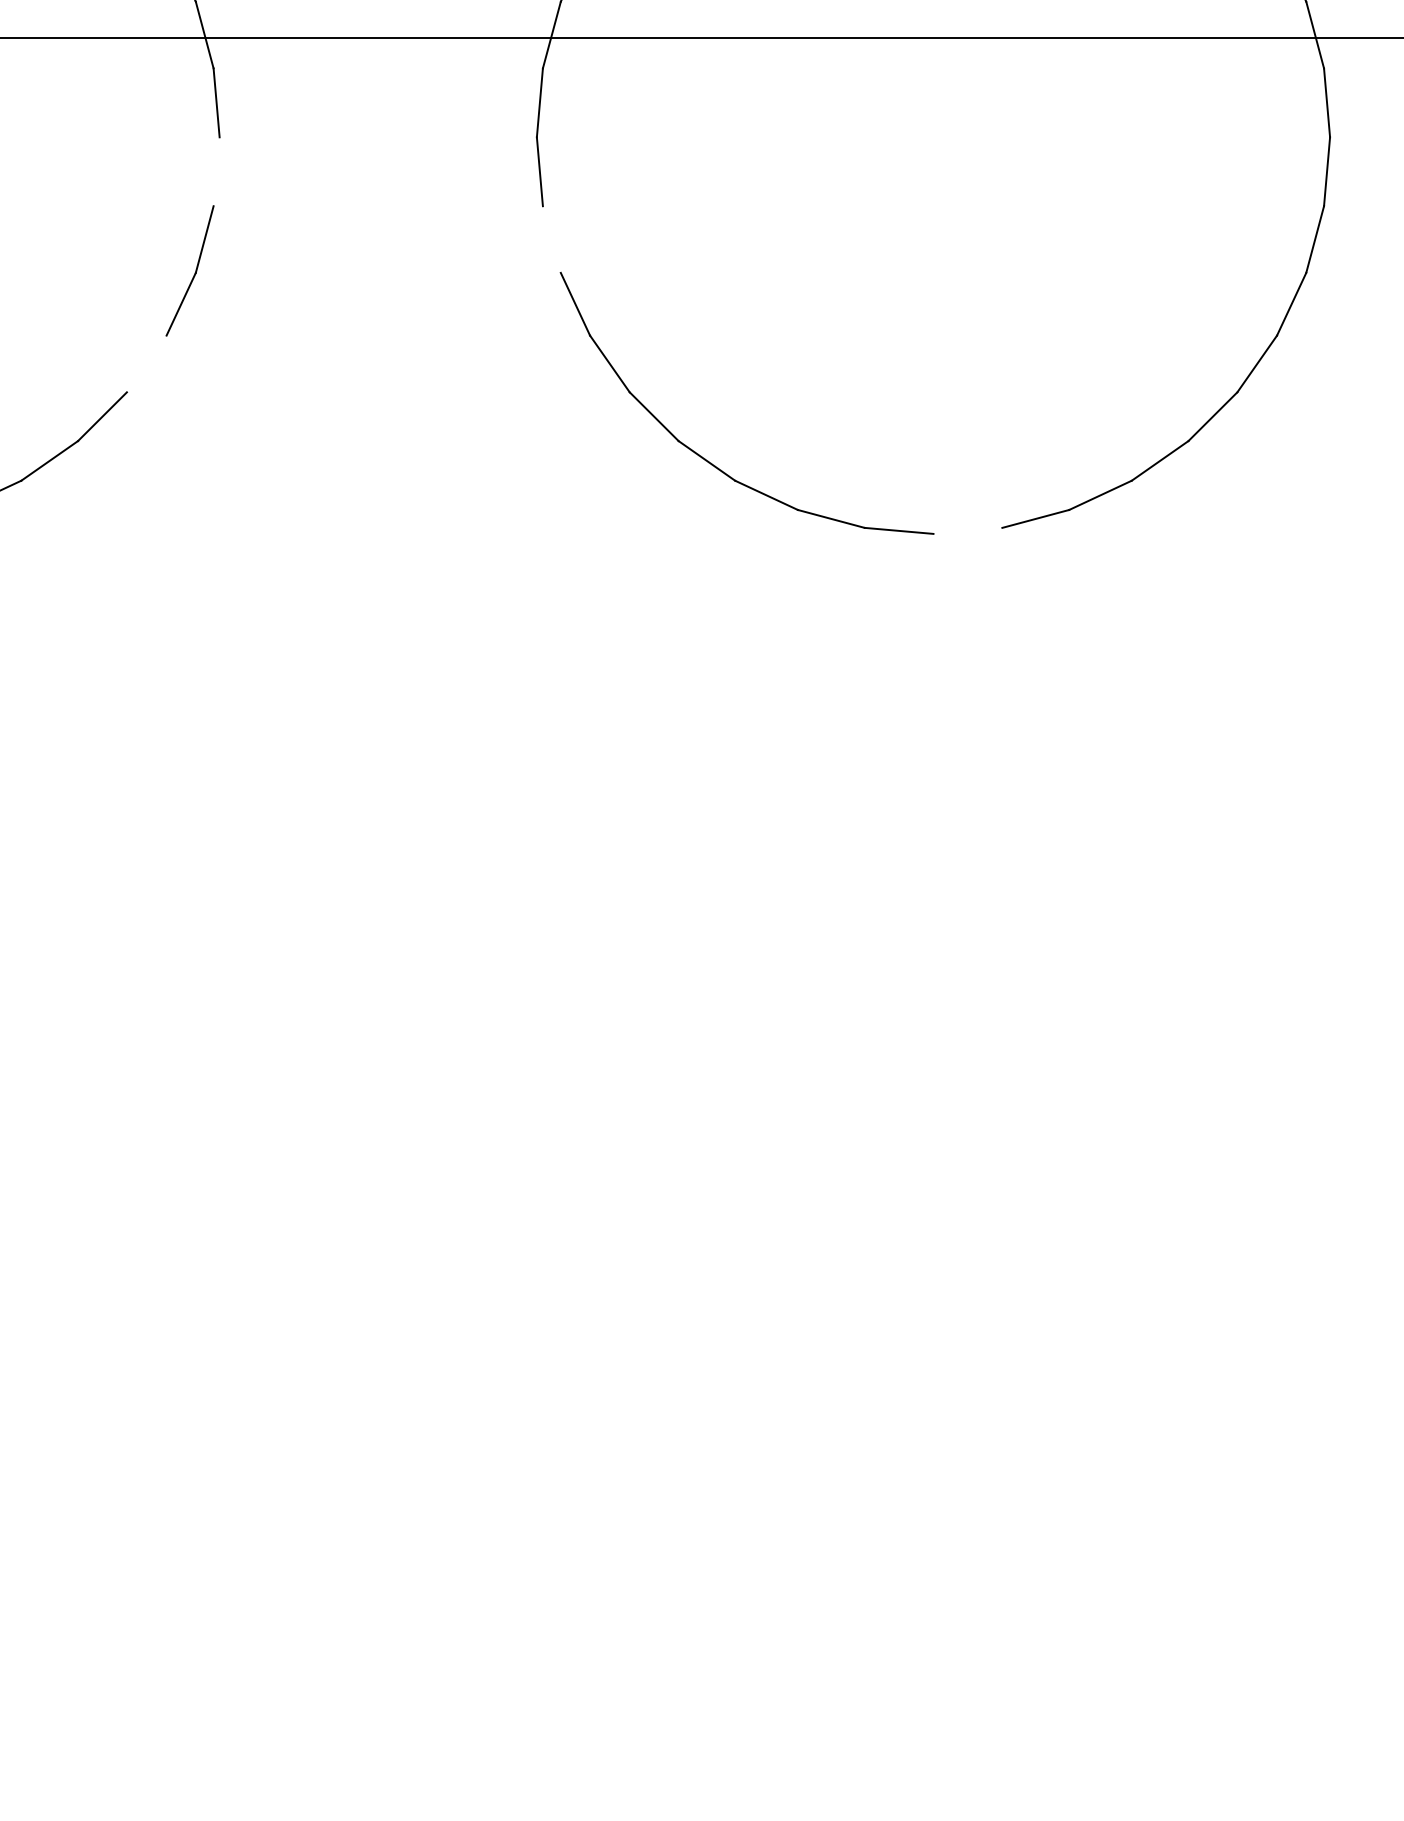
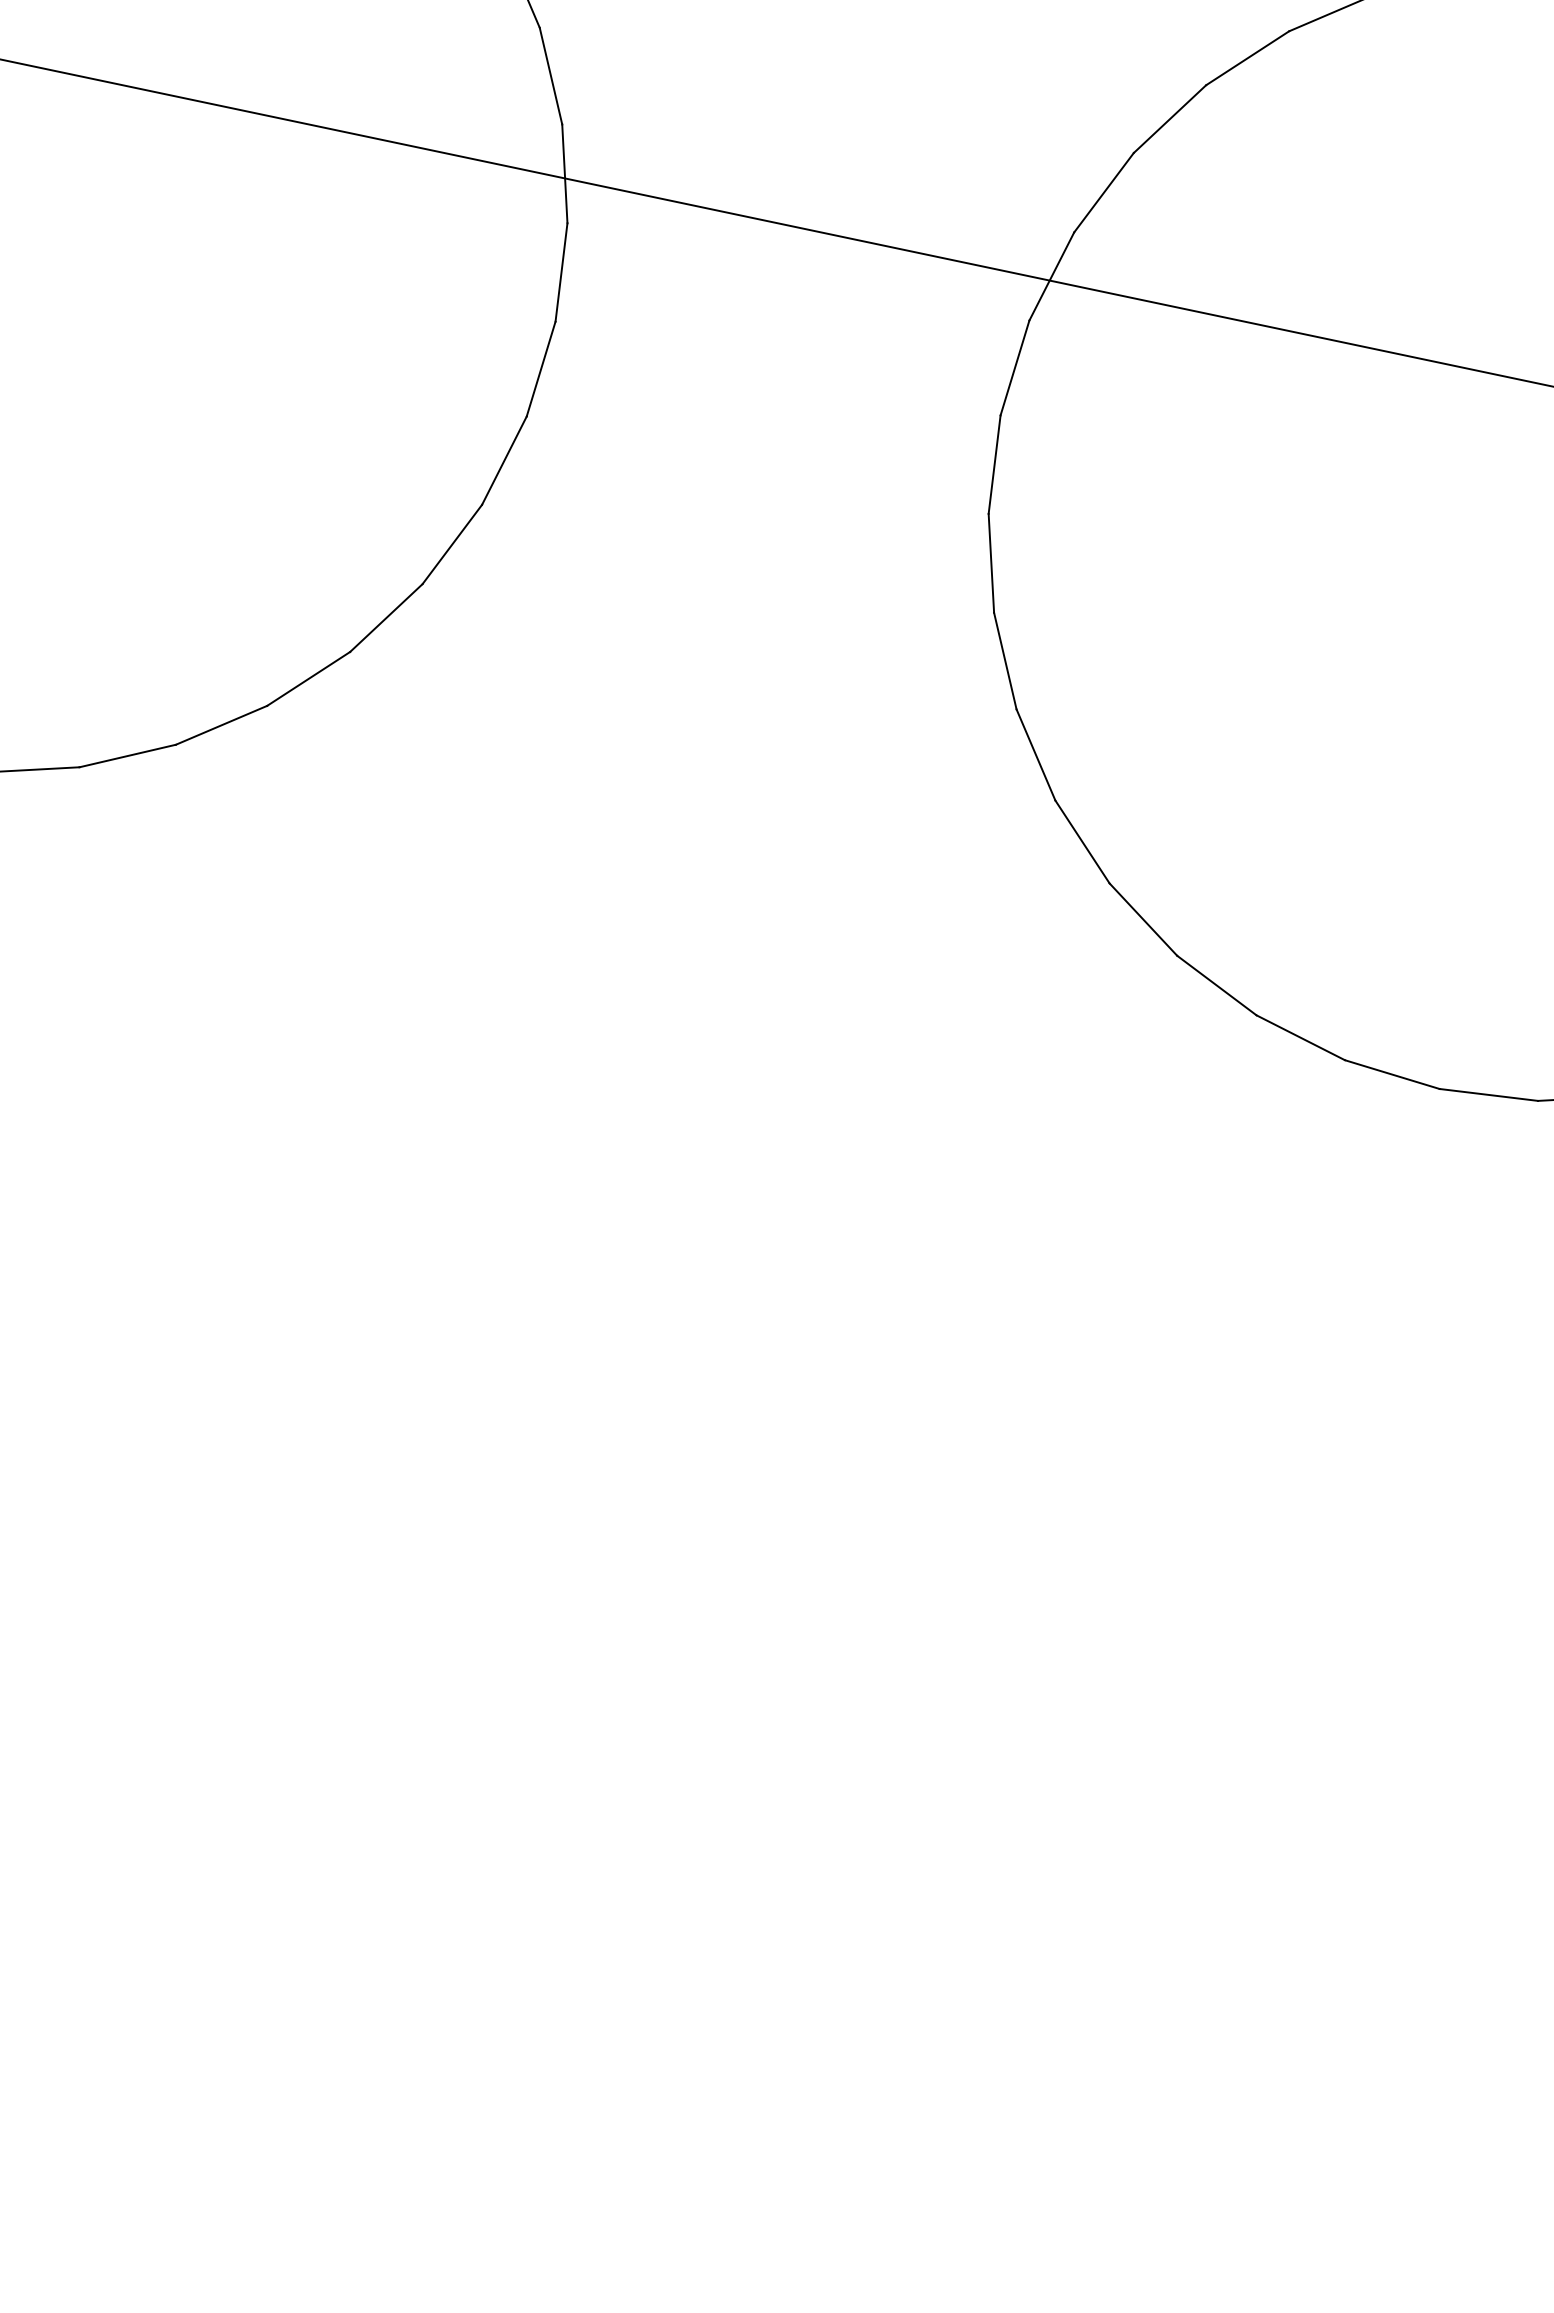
line: (216, 171) -> (541, 368), added
line: (551, 239) -> (990, 563), added
line: (146, 363) -> (386, 617), added
line: (967, 530) -> (1488, 1094), added

